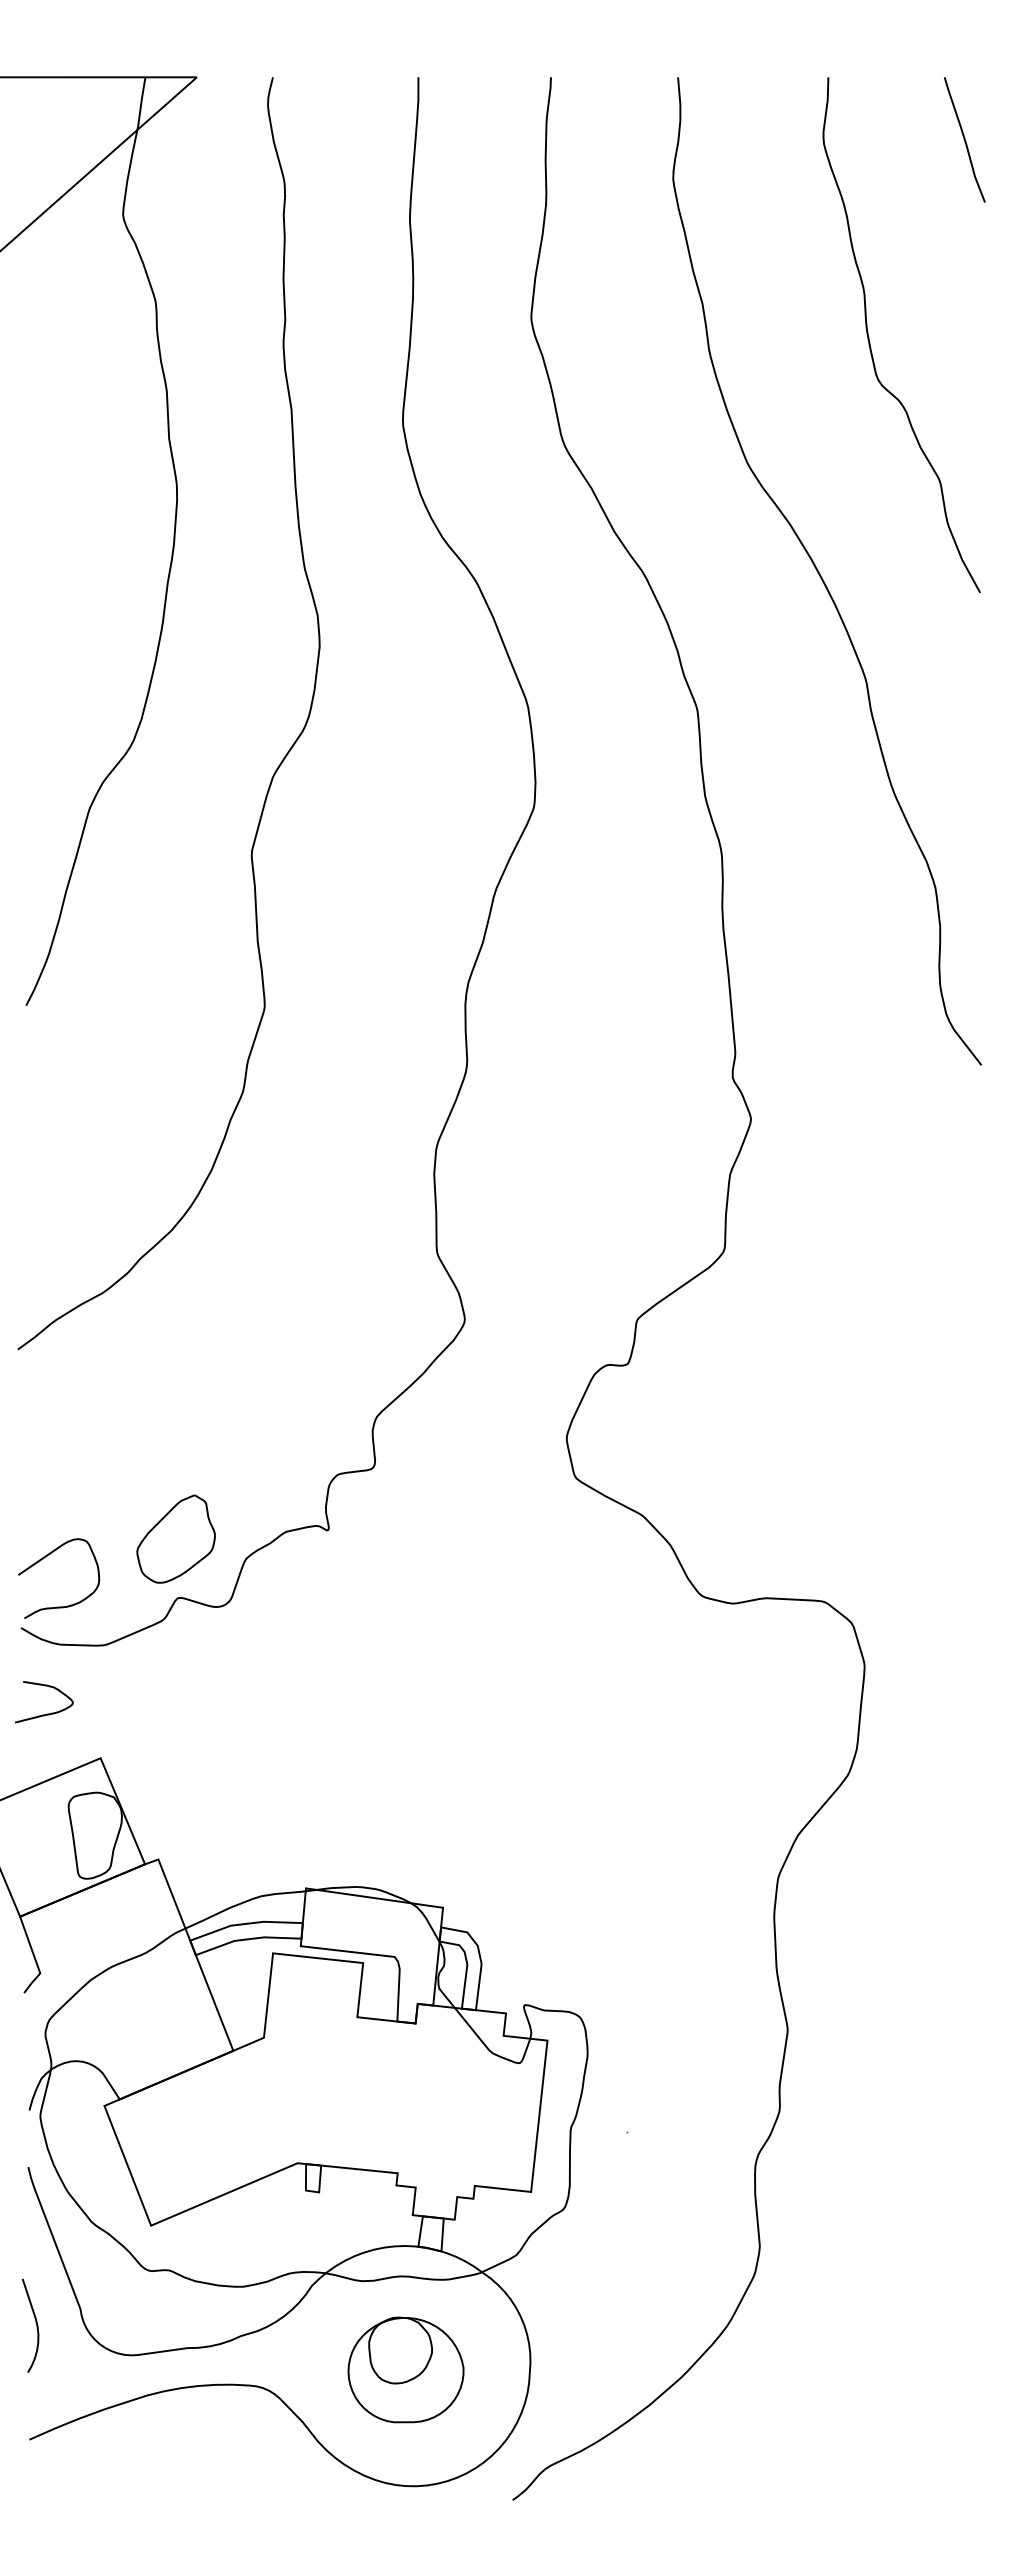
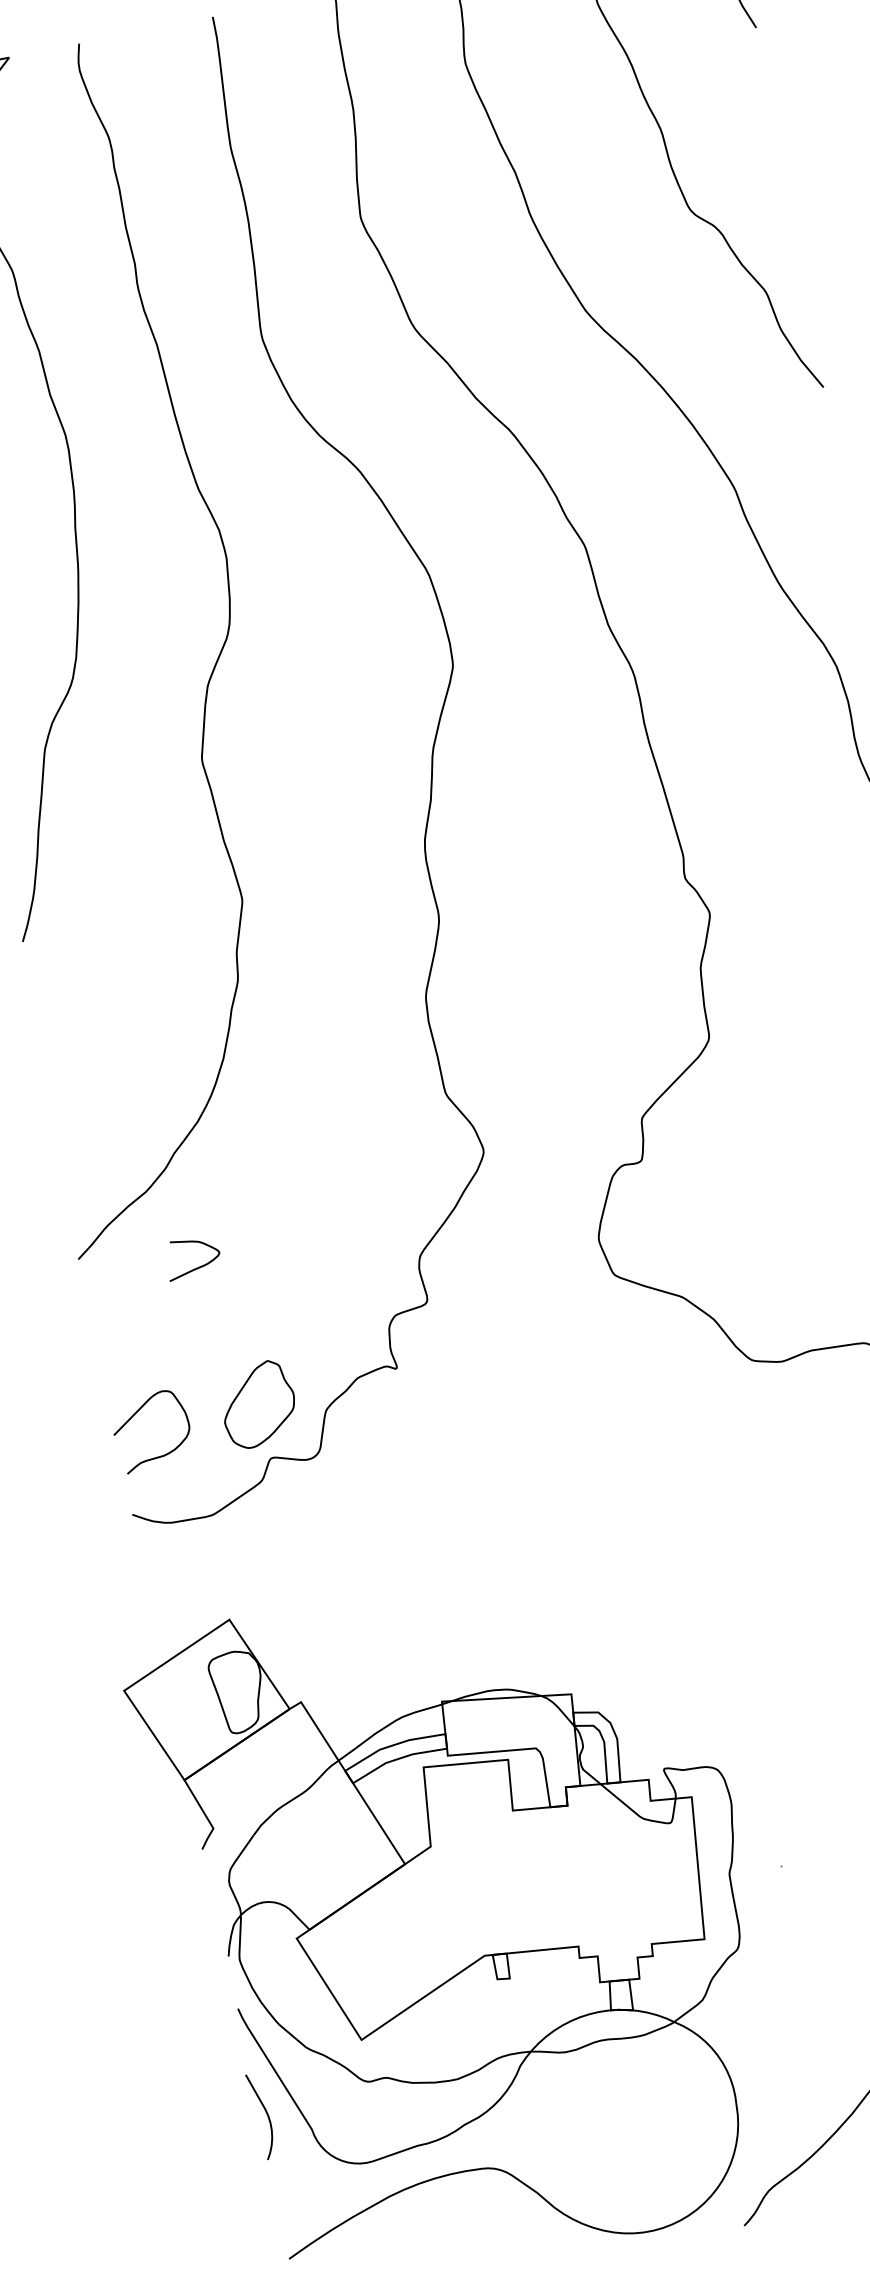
curve: (46, 1557) -> (136, 1414), moved
curve: (46, 1713) -> (197, 1267), moved
curve: (35, 2322) -> (265, 2112), moved
part: (405, 2369) -> (621, 2125), removed

